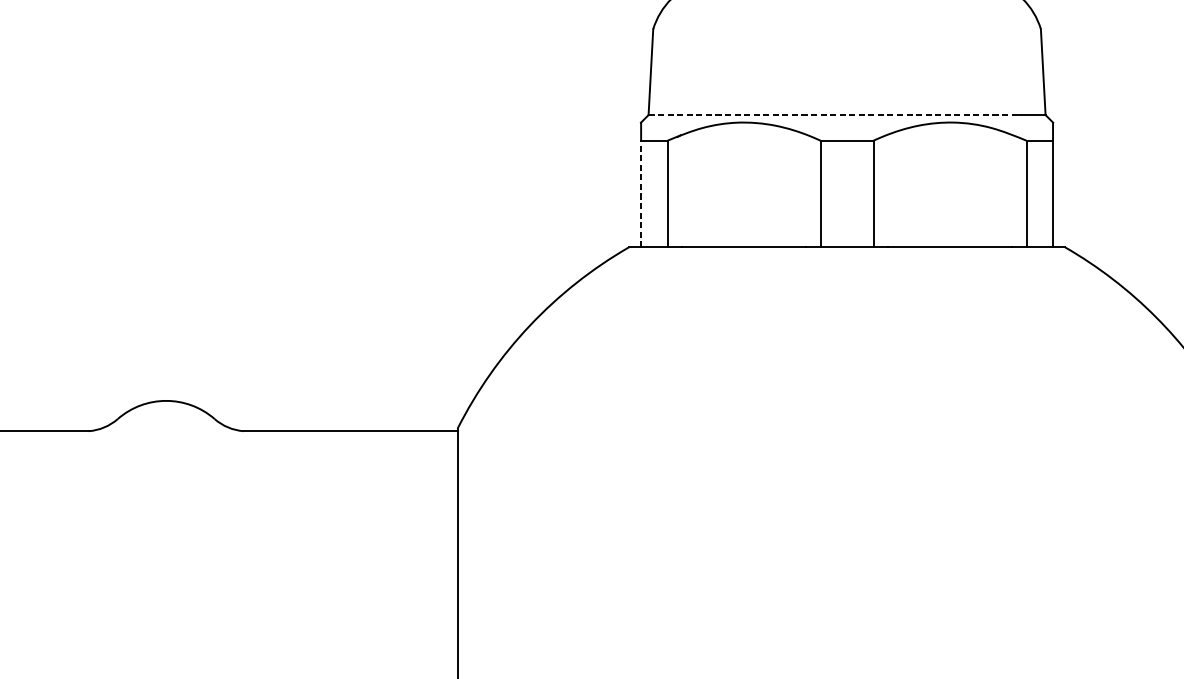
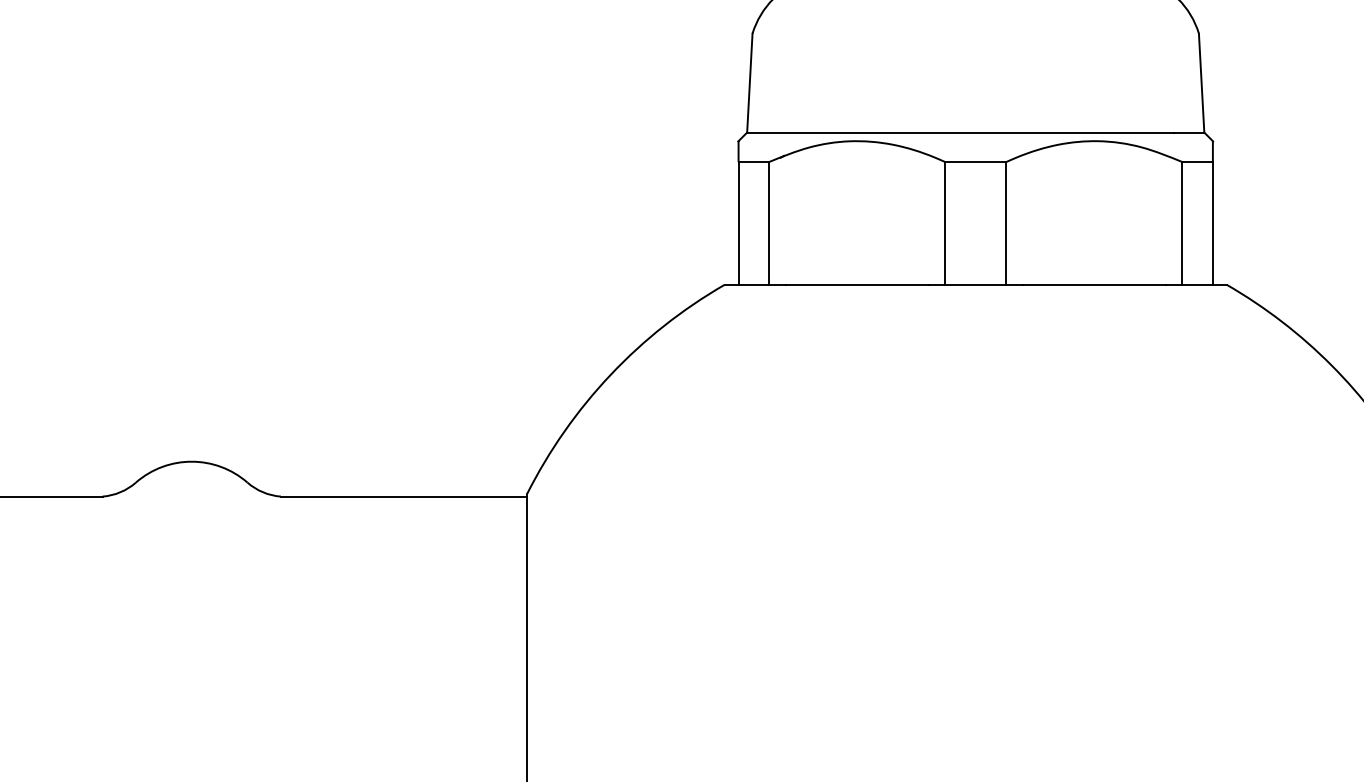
line: (833, 115) -> (960, 132), dashed -> solid
line: (641, 193) -> (738, 222), dashed -> solid

